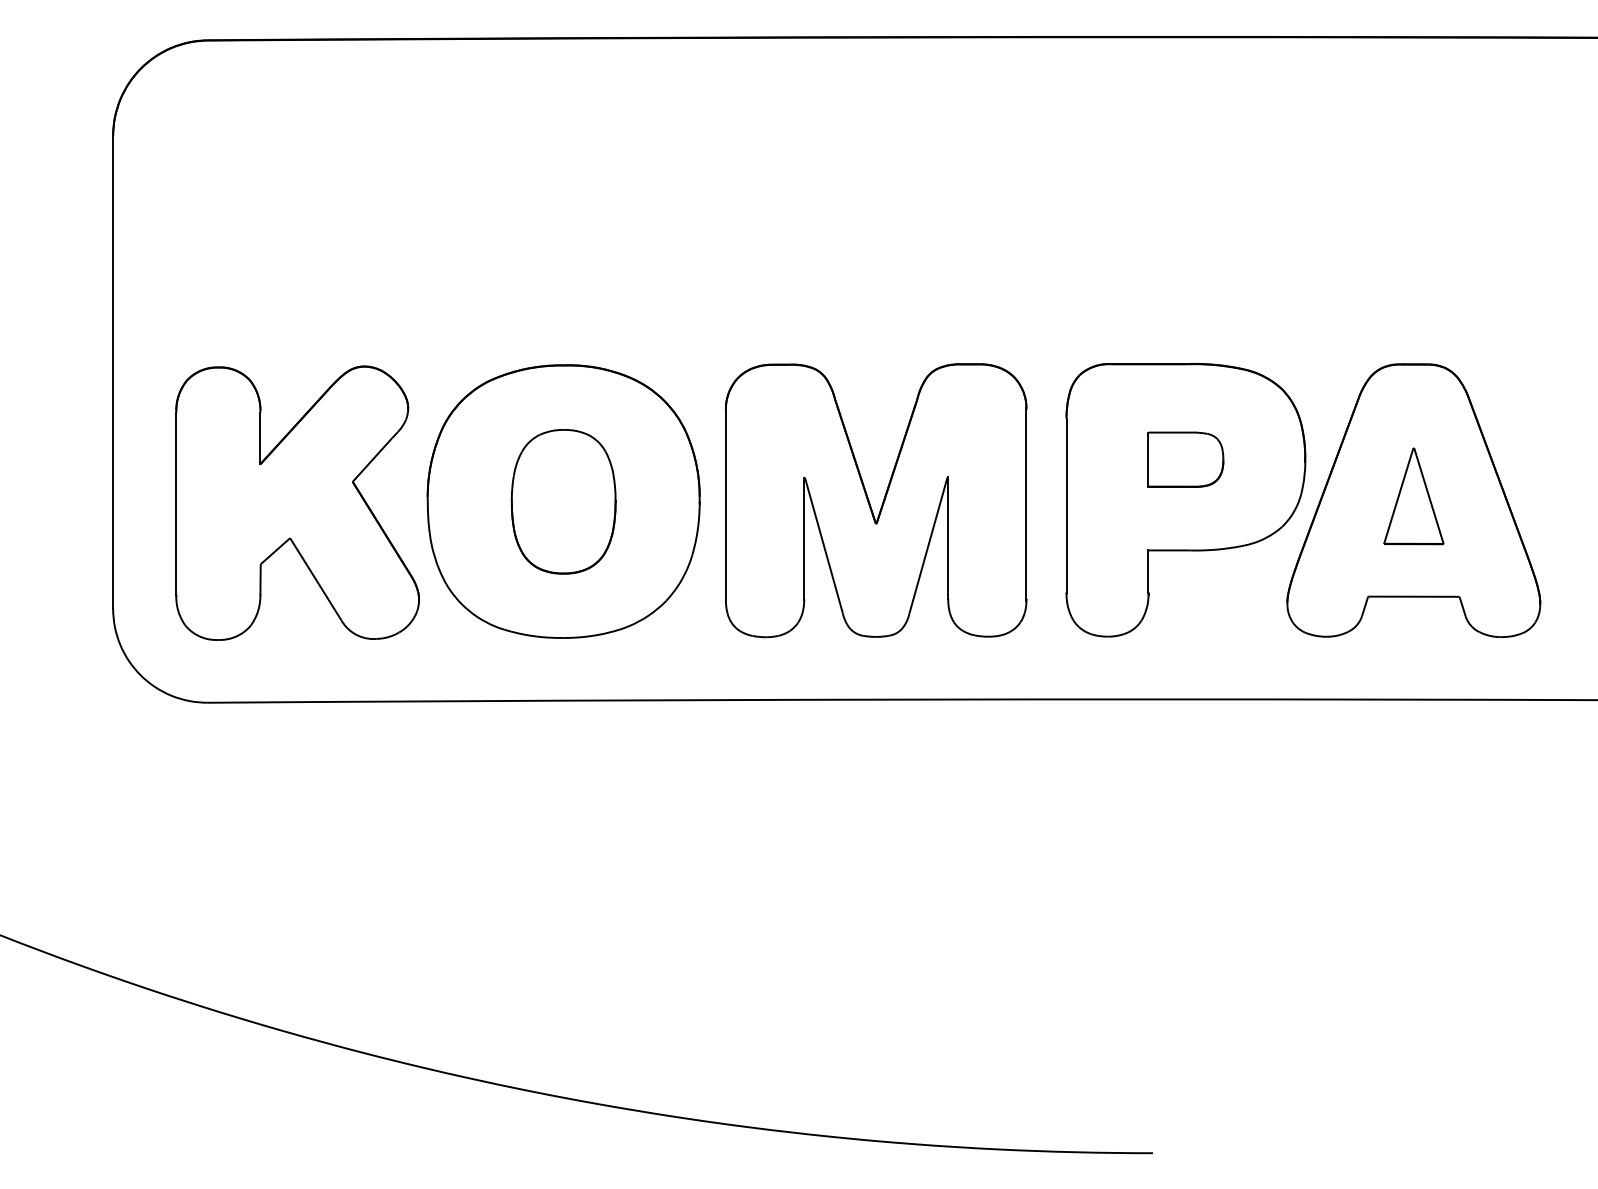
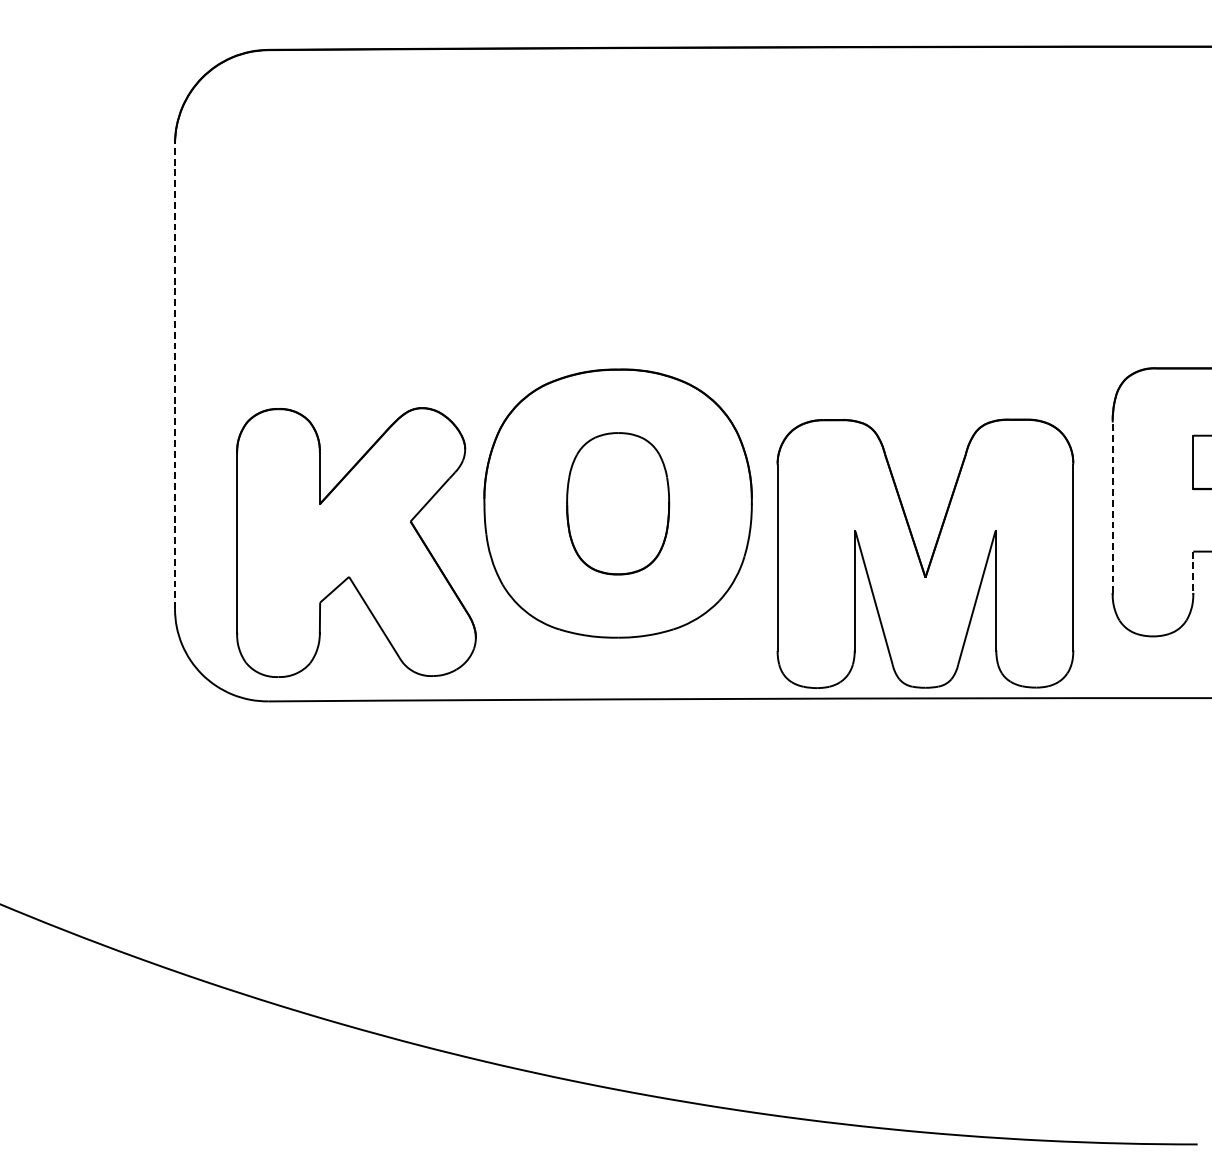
line: (113, 372) -> (175, 376), solid -> dashed
part: (882, 501) -> (931, 554), moved
part: (297, 502) -> (356, 541), moved
line: (1066, 505) -> (1112, 507), solid -> dashed
line: (1148, 572) -> (1193, 573), solid -> dashed

